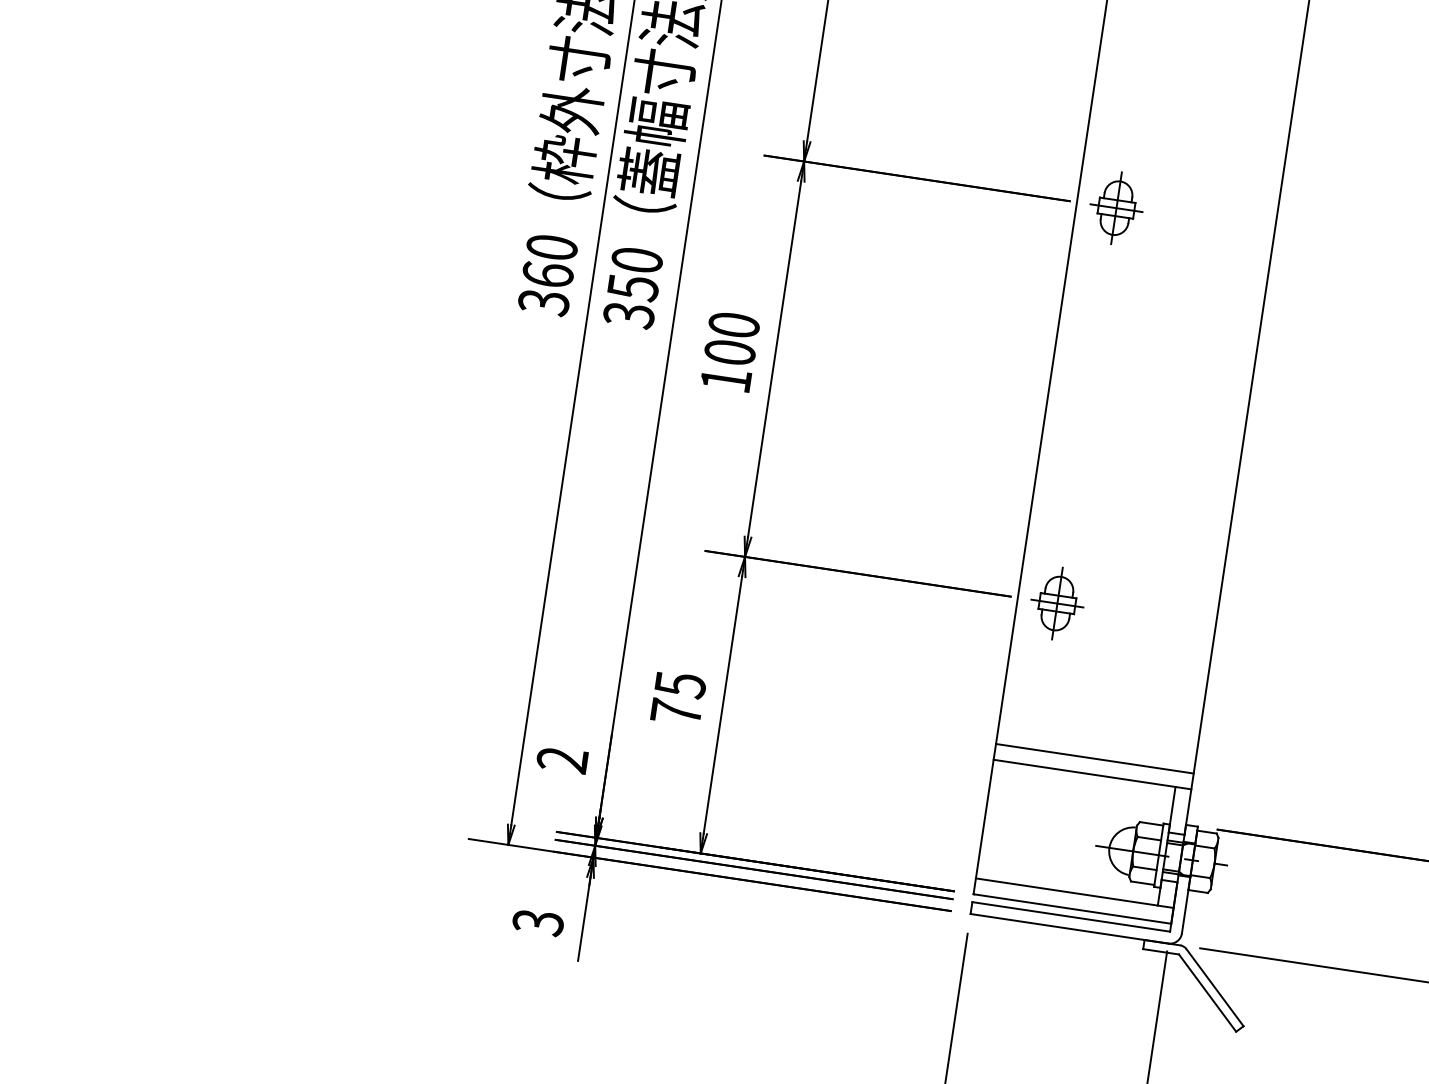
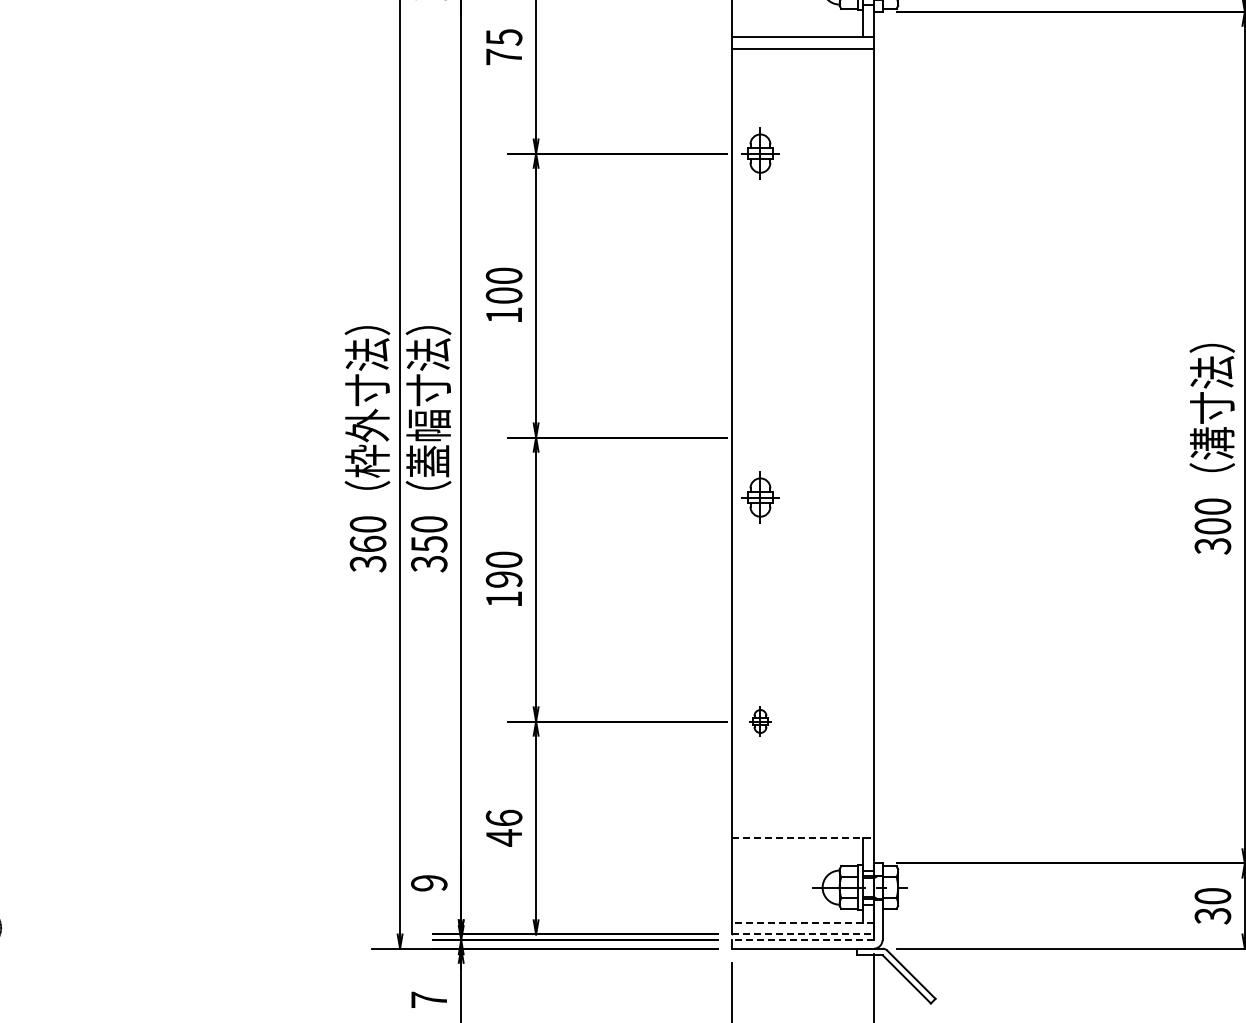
part: (1116, 208) -> (760, 497), moved
text: (730, 352) -> (504, 579), 100 -> 190
part: (1057, 603) -> (760, 721), size x0.6
text: (677, 697) -> (503, 827), 75 -> 46
line: (1095, 758) -> (803, 826), removed
text: (562, 760) -> (429, 883), 2 -> 9
line: (1093, 774) -> (803, 837), solid -> dashed
line: (1075, 893) -> (803, 923), solid -> dashed
line: (1073, 909) -> (803, 934), solid -> dashed
line: (1071, 917) -> (803, 940), solid -> dashed
text: (538, 921) -> (429, 999), 3 -> 7

